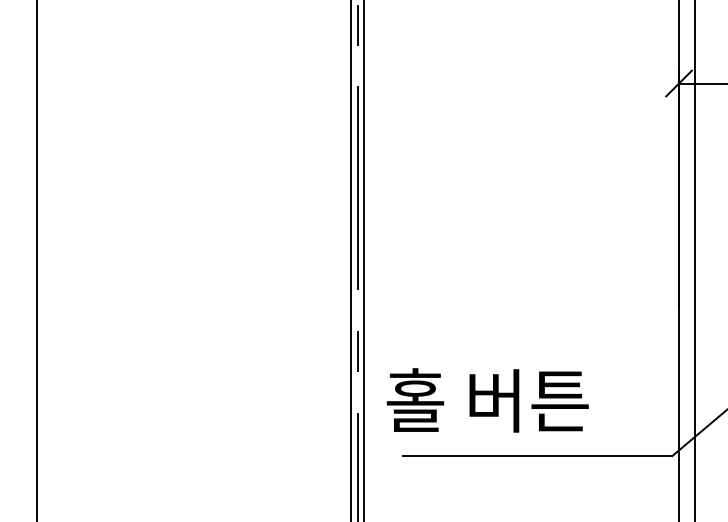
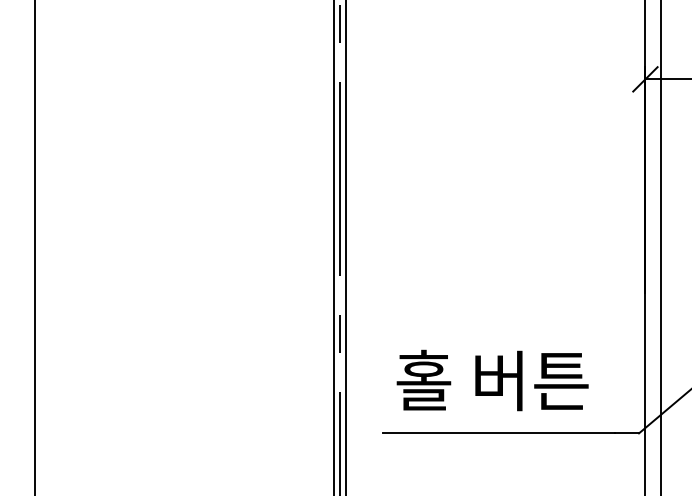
text: (487, 400) -> (492, 380), moved

